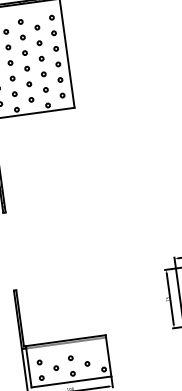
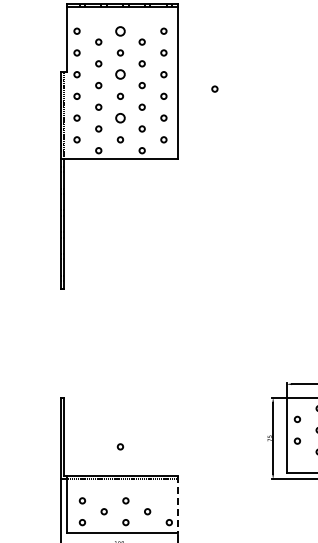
circle: (20, 21) -> (120, 30), size x1.6
circle: (25, 52) -> (120, 74), size x1.6
circle: (93, 53) -> (214, 88), added
circle: (29, 83) -> (120, 117), size x1.6
circle: (60, 319) -> (119, 446), added
line: (108, 355) -> (178, 504), solid -> dashed

